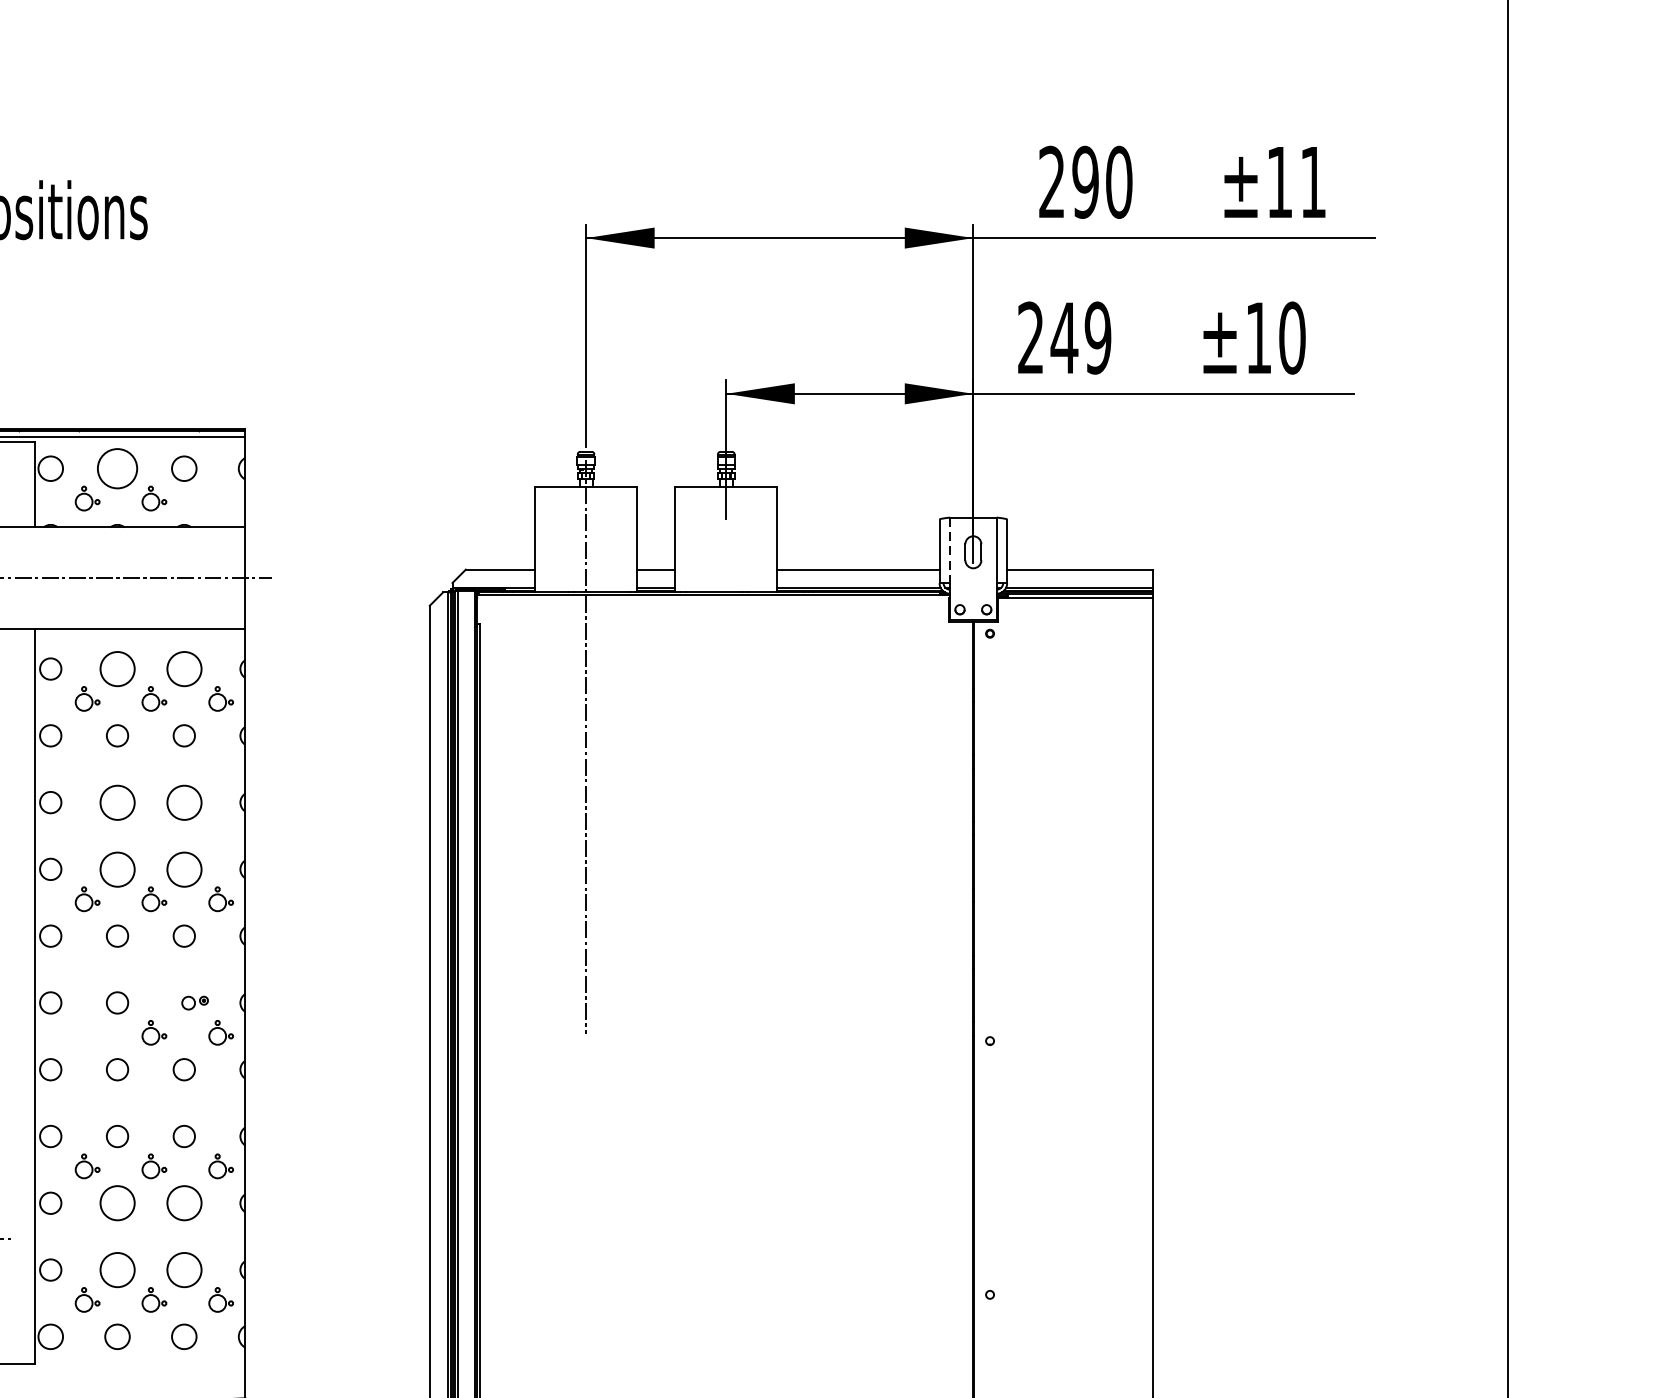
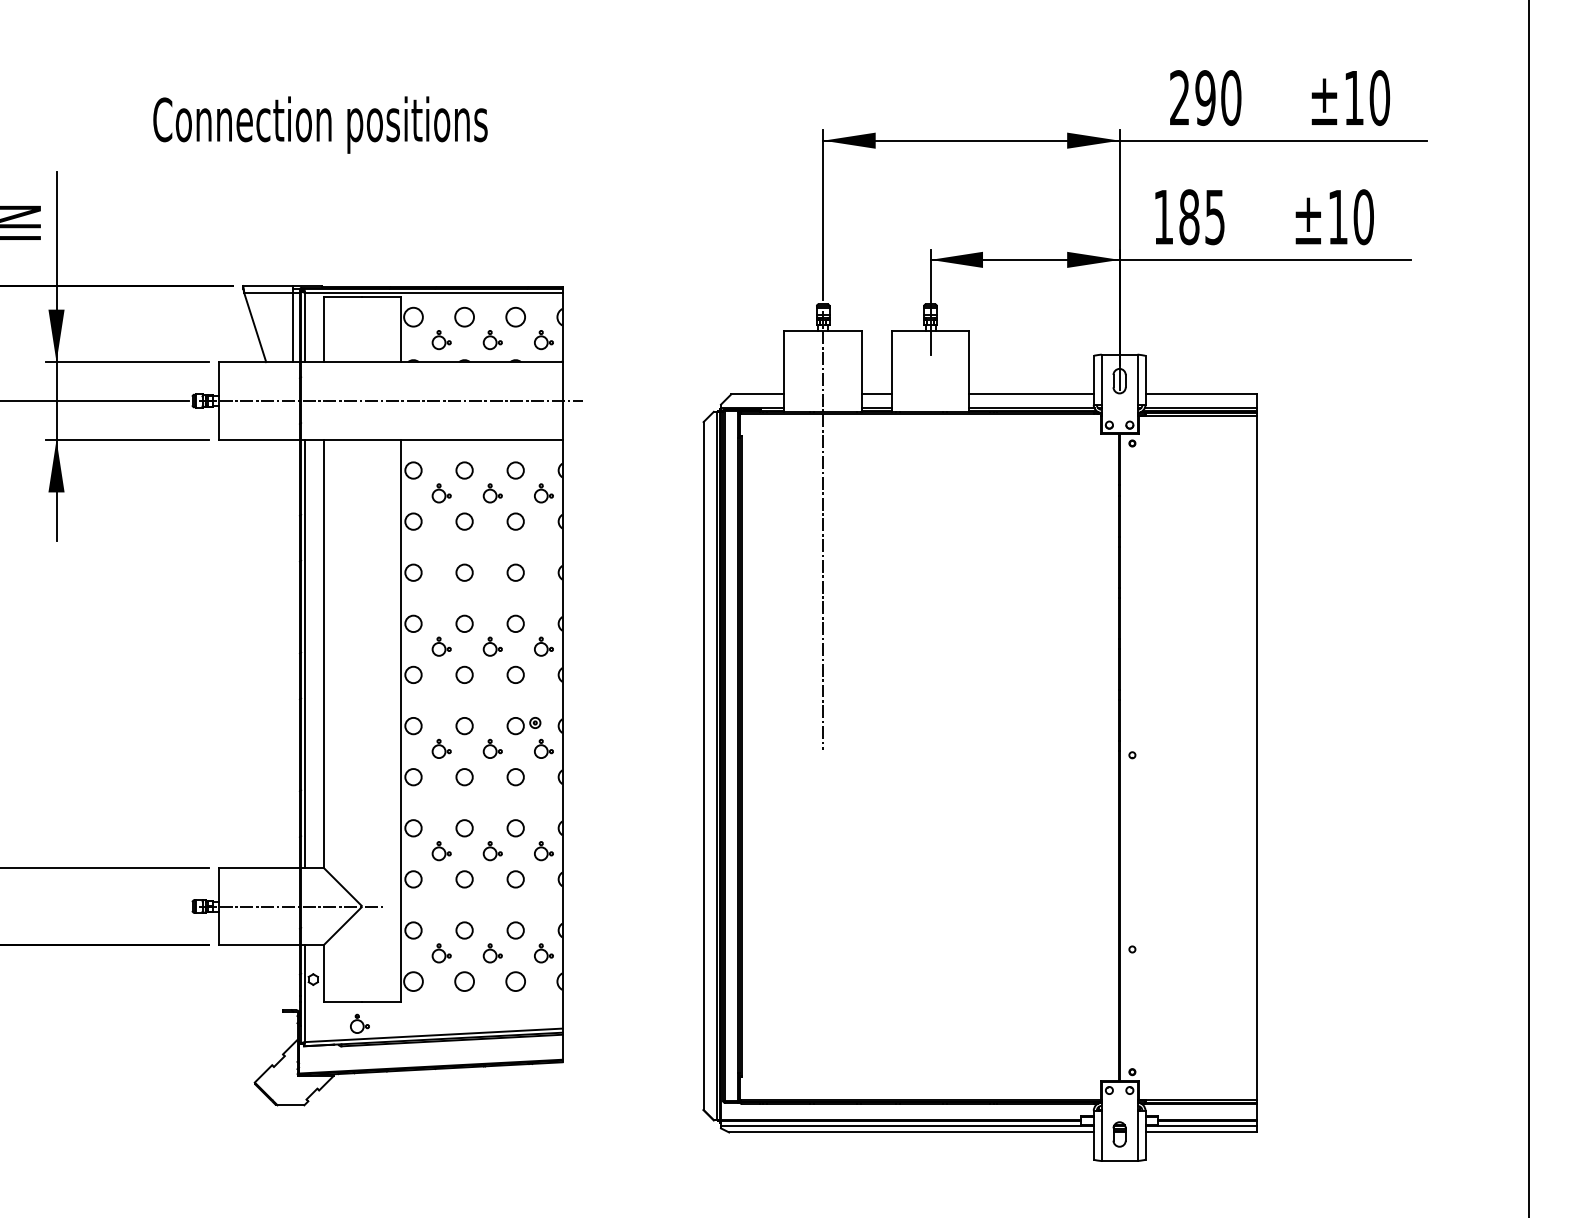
text: (1312, 181) -> (1379, 97), ±11 -> ±10
text: (1064, 338) -> (1189, 217), 249 -> 185
circle: (117, 467) -> (464, 316), size x0.62
part: (220, 499) -> (543, 340), added
line: (949, 551) -> (1101, 380), dashed -> solid
circle: (117, 669) -> (464, 470), size x0.62
circle: (184, 669) -> (515, 470), size x0.62
circle: (117, 802) -> (464, 572), size x0.62
circle: (184, 802) -> (515, 572), size x0.62
circle: (117, 868) -> (464, 623), size x0.62
circle: (184, 868) -> (515, 623), size x0.62
part: (194, 1003) -> (523, 726), size x1.67
part: (87, 1032) -> (441, 748), added
circle: (117, 1203) -> (464, 879), size x0.62
circle: (184, 1203) -> (515, 879), size x0.62
circle: (117, 1270) -> (464, 930), size x0.62
circle: (184, 1270) -> (515, 930), size x0.62

